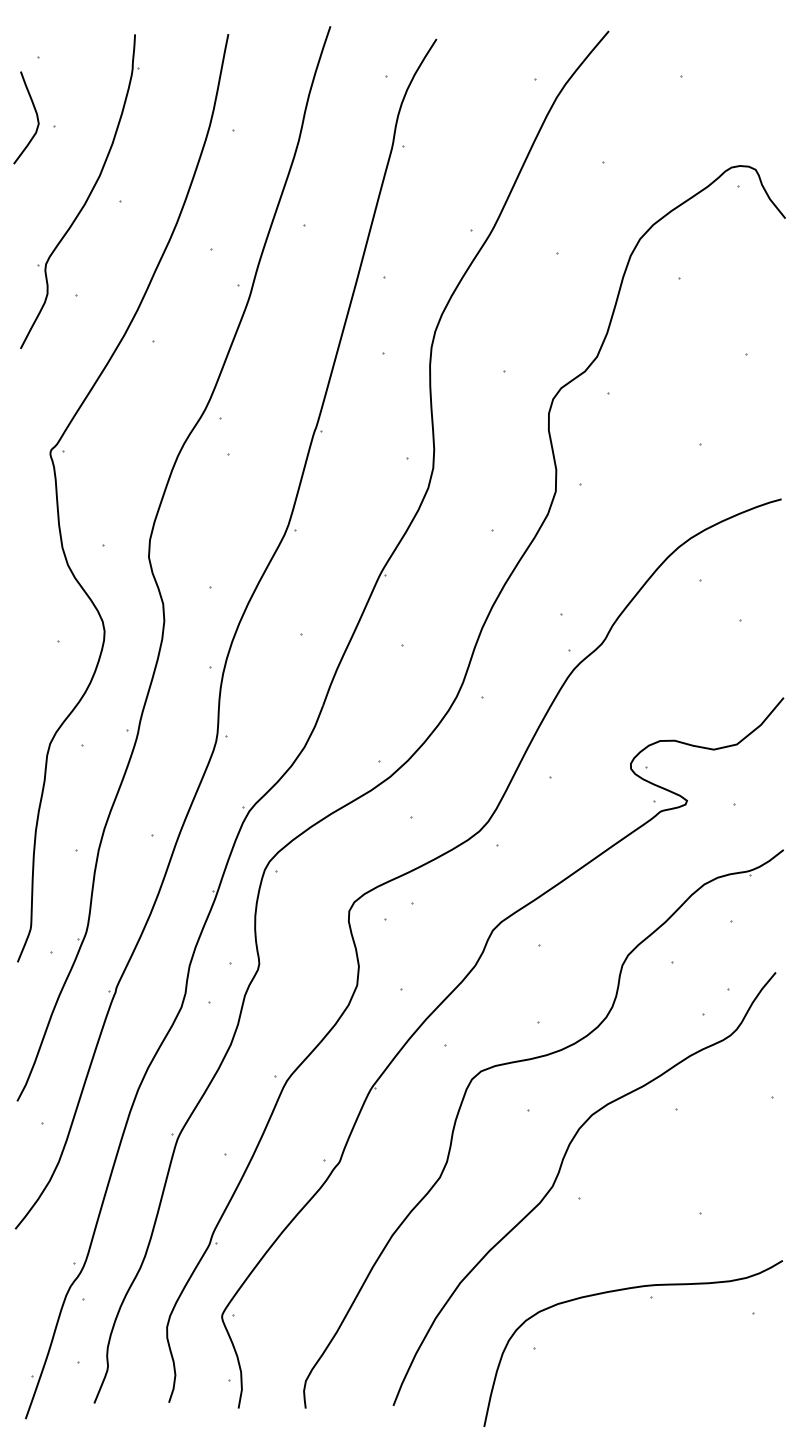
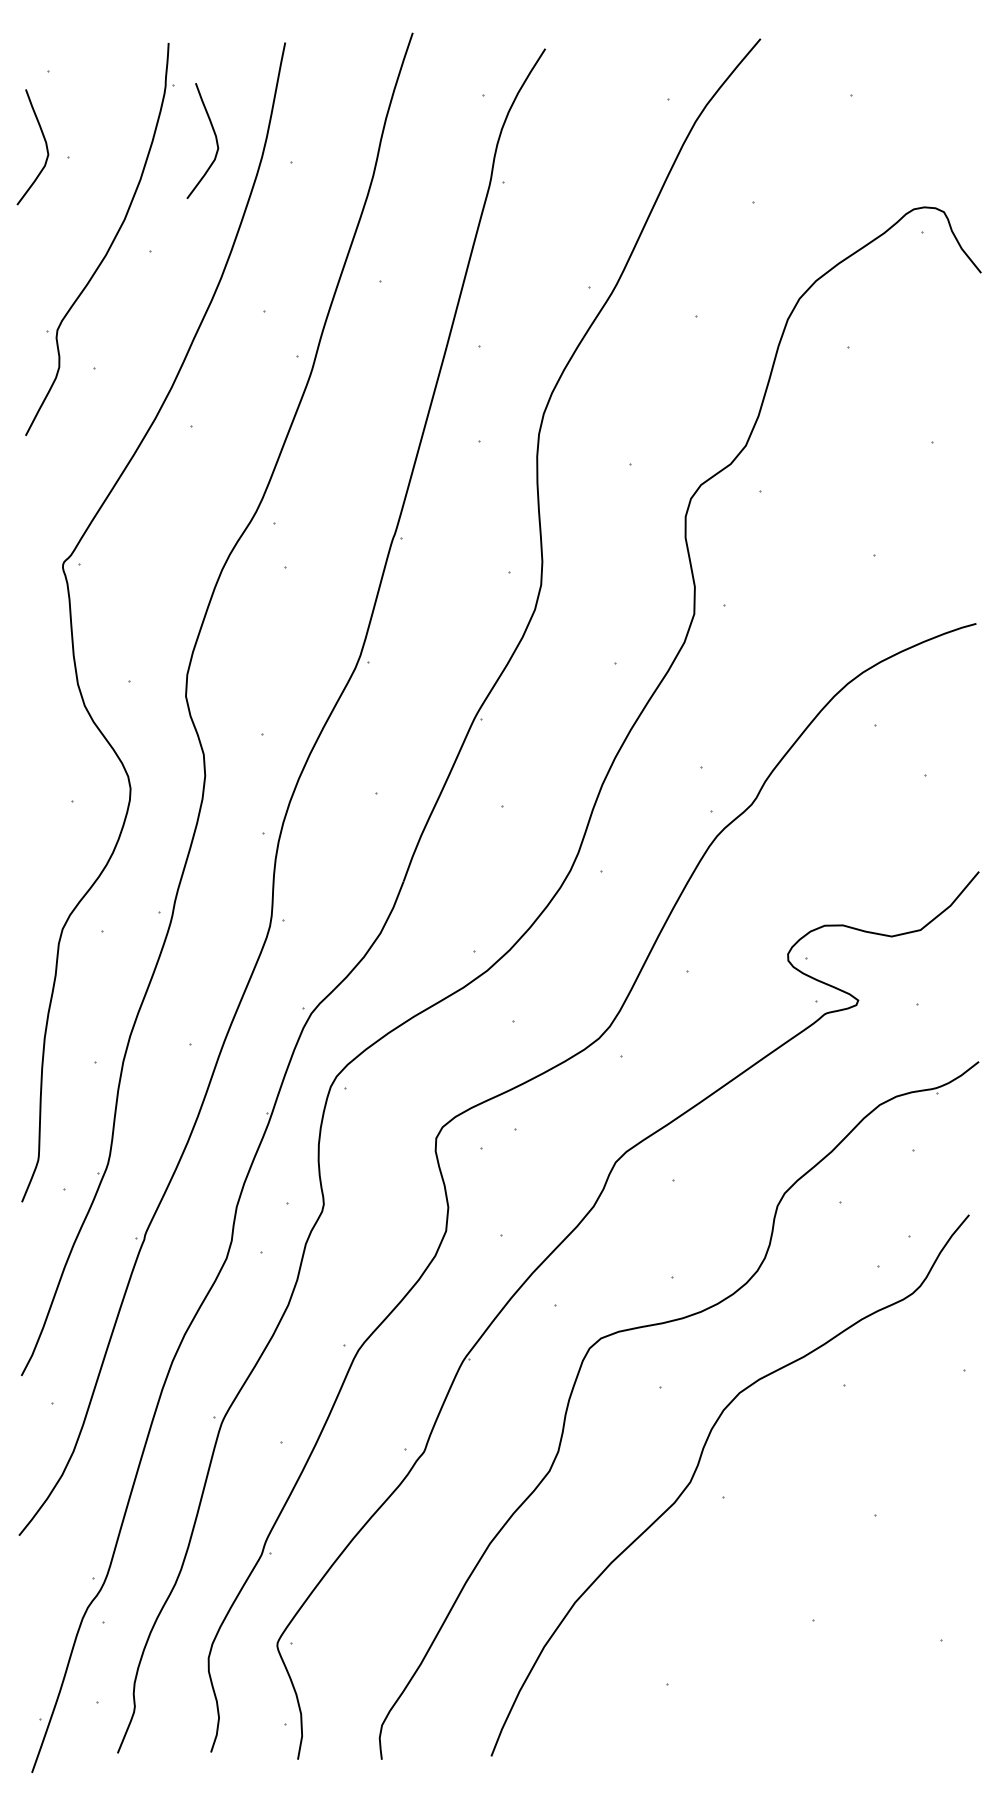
curve: (171, 108) -> (214, 135), added
curve: (623, 1290) -> (778, 1612), removed

